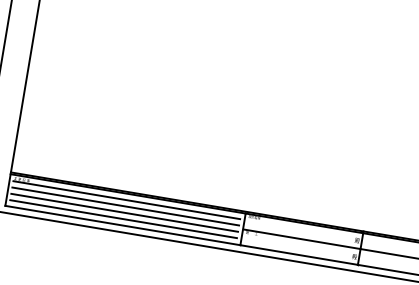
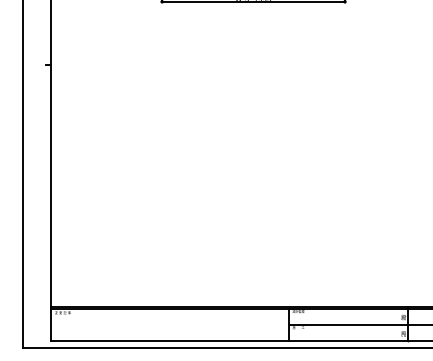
line: (126, 199) -> (169, 315), removed
line: (125, 206) -> (169, 322), removed
line: (124, 212) -> (169, 328), removed
line: (123, 218) -> (169, 334), removed

